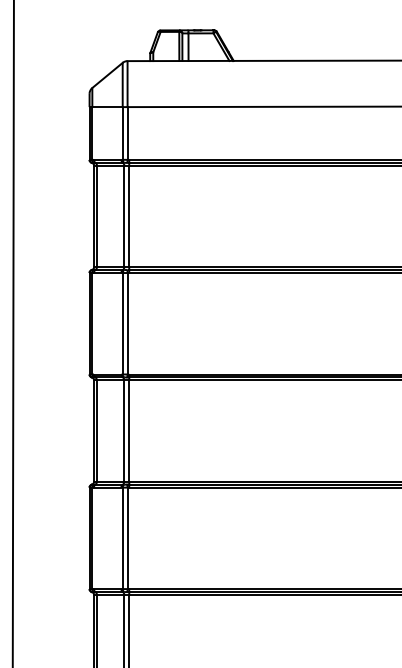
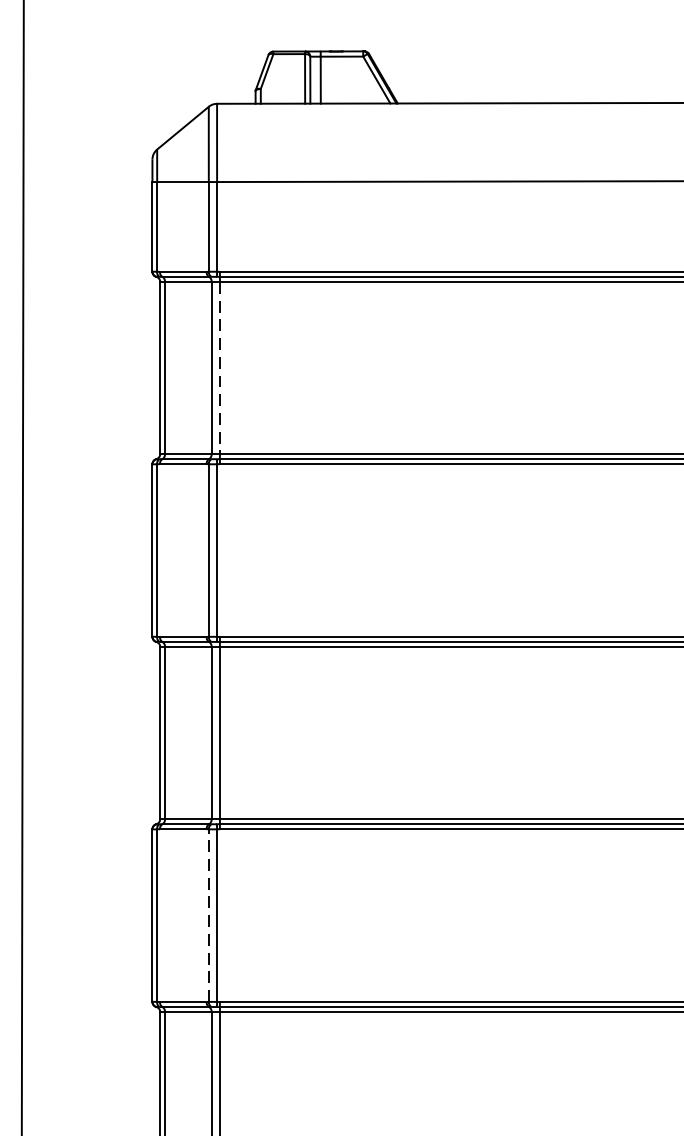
line: (129, 216) -> (220, 368), solid -> dashed
line: (122, 538) -> (208, 915), solid -> dashed

